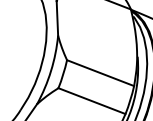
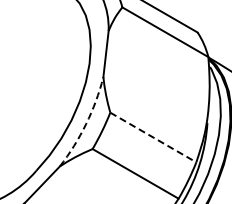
arc: (51, 71) -> (86, 124), solid -> dashed
line: (100, 73) -> (153, 137), solid -> dashed

